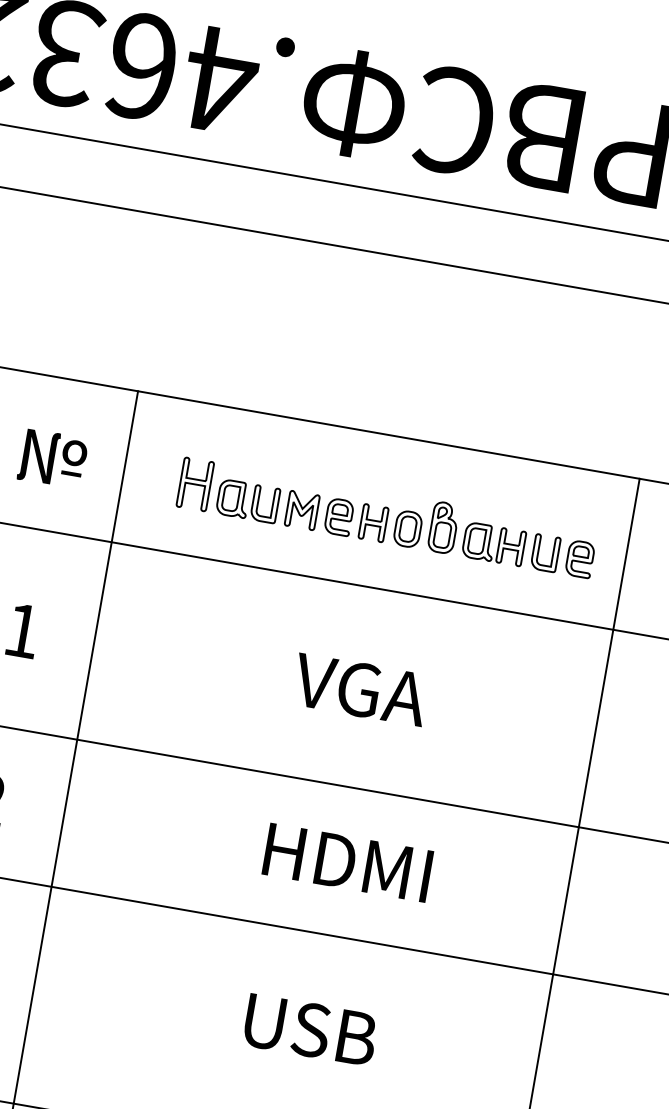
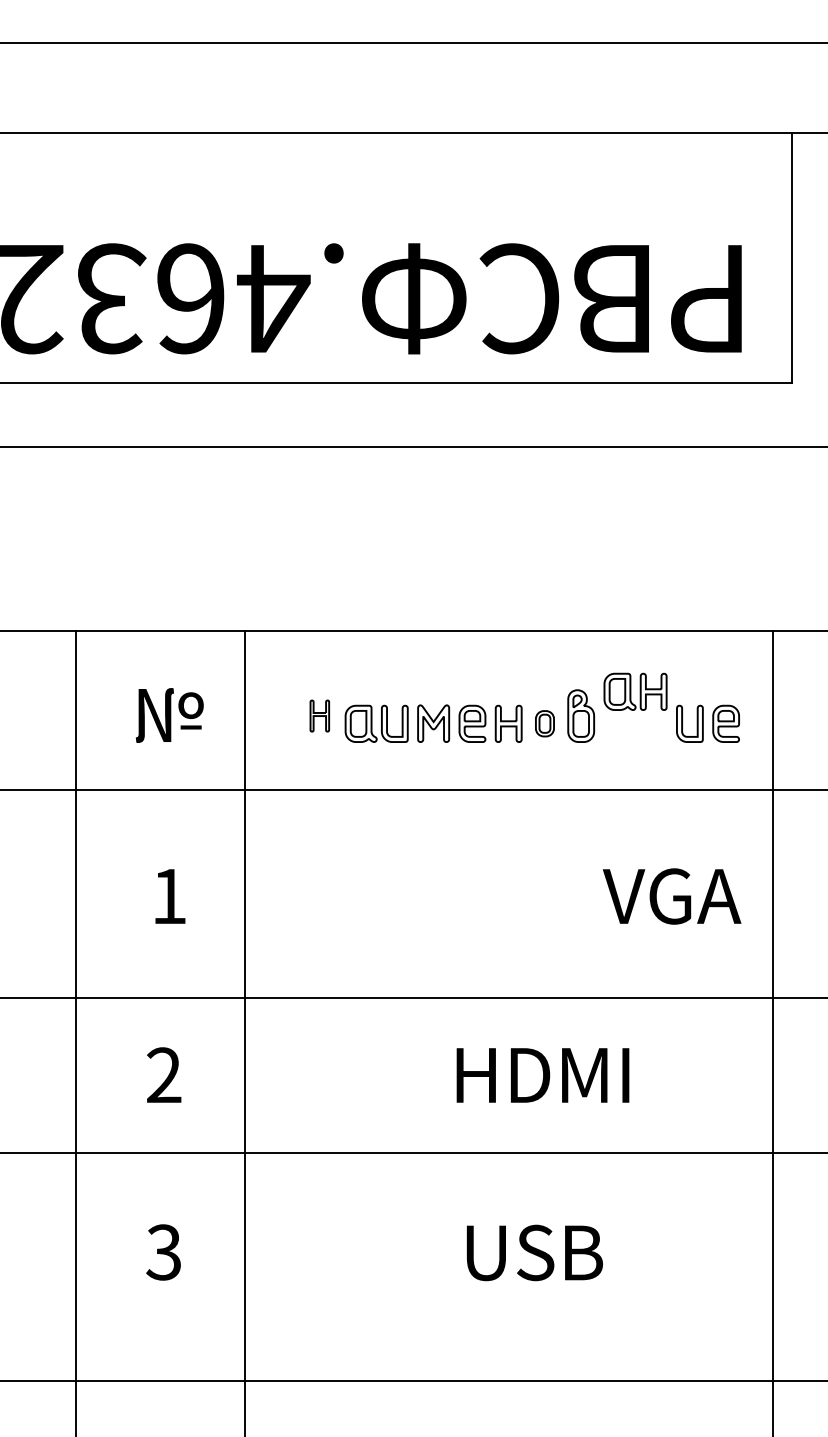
part: (195, 483) -> (319, 715), size x0.6
part: (407, 528) -> (544, 723), size x0.7
part: (494, 543) -> (635, 691), moved
text: (359, 689) -> (671, 896), moved

